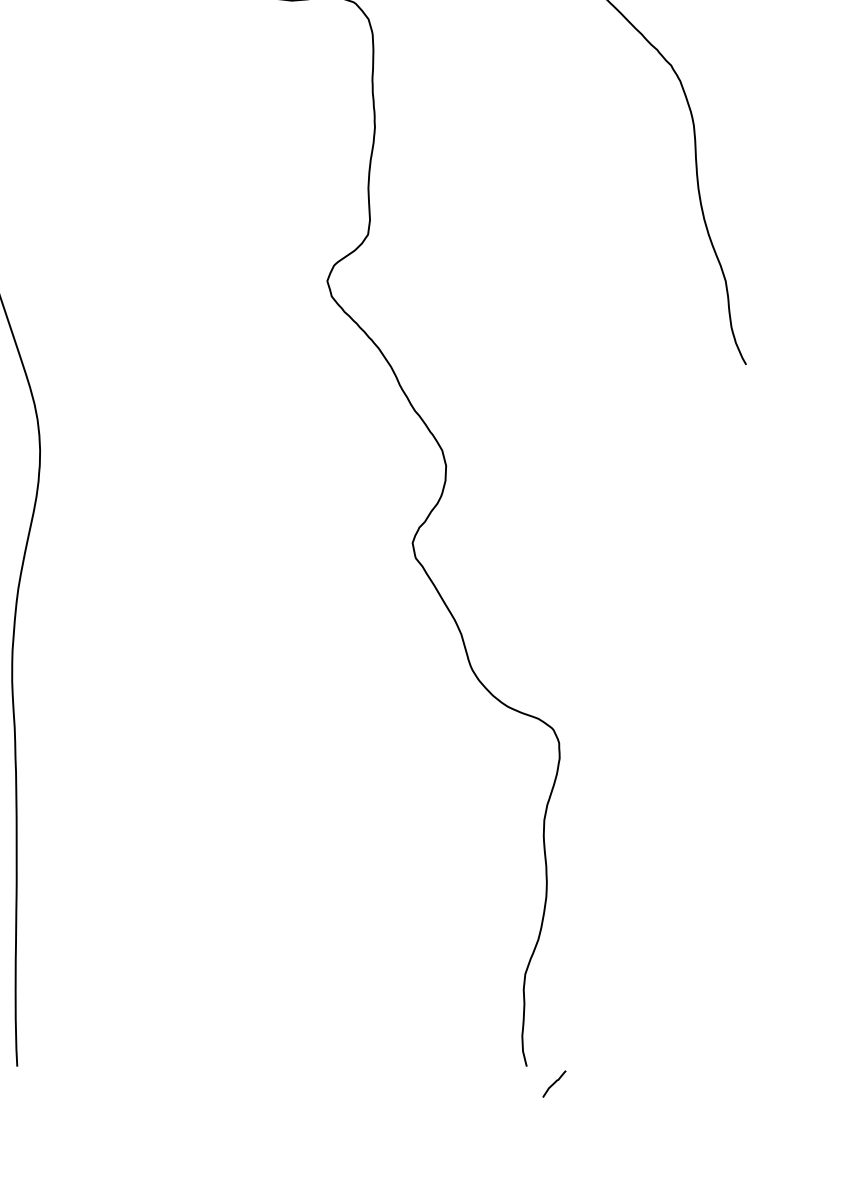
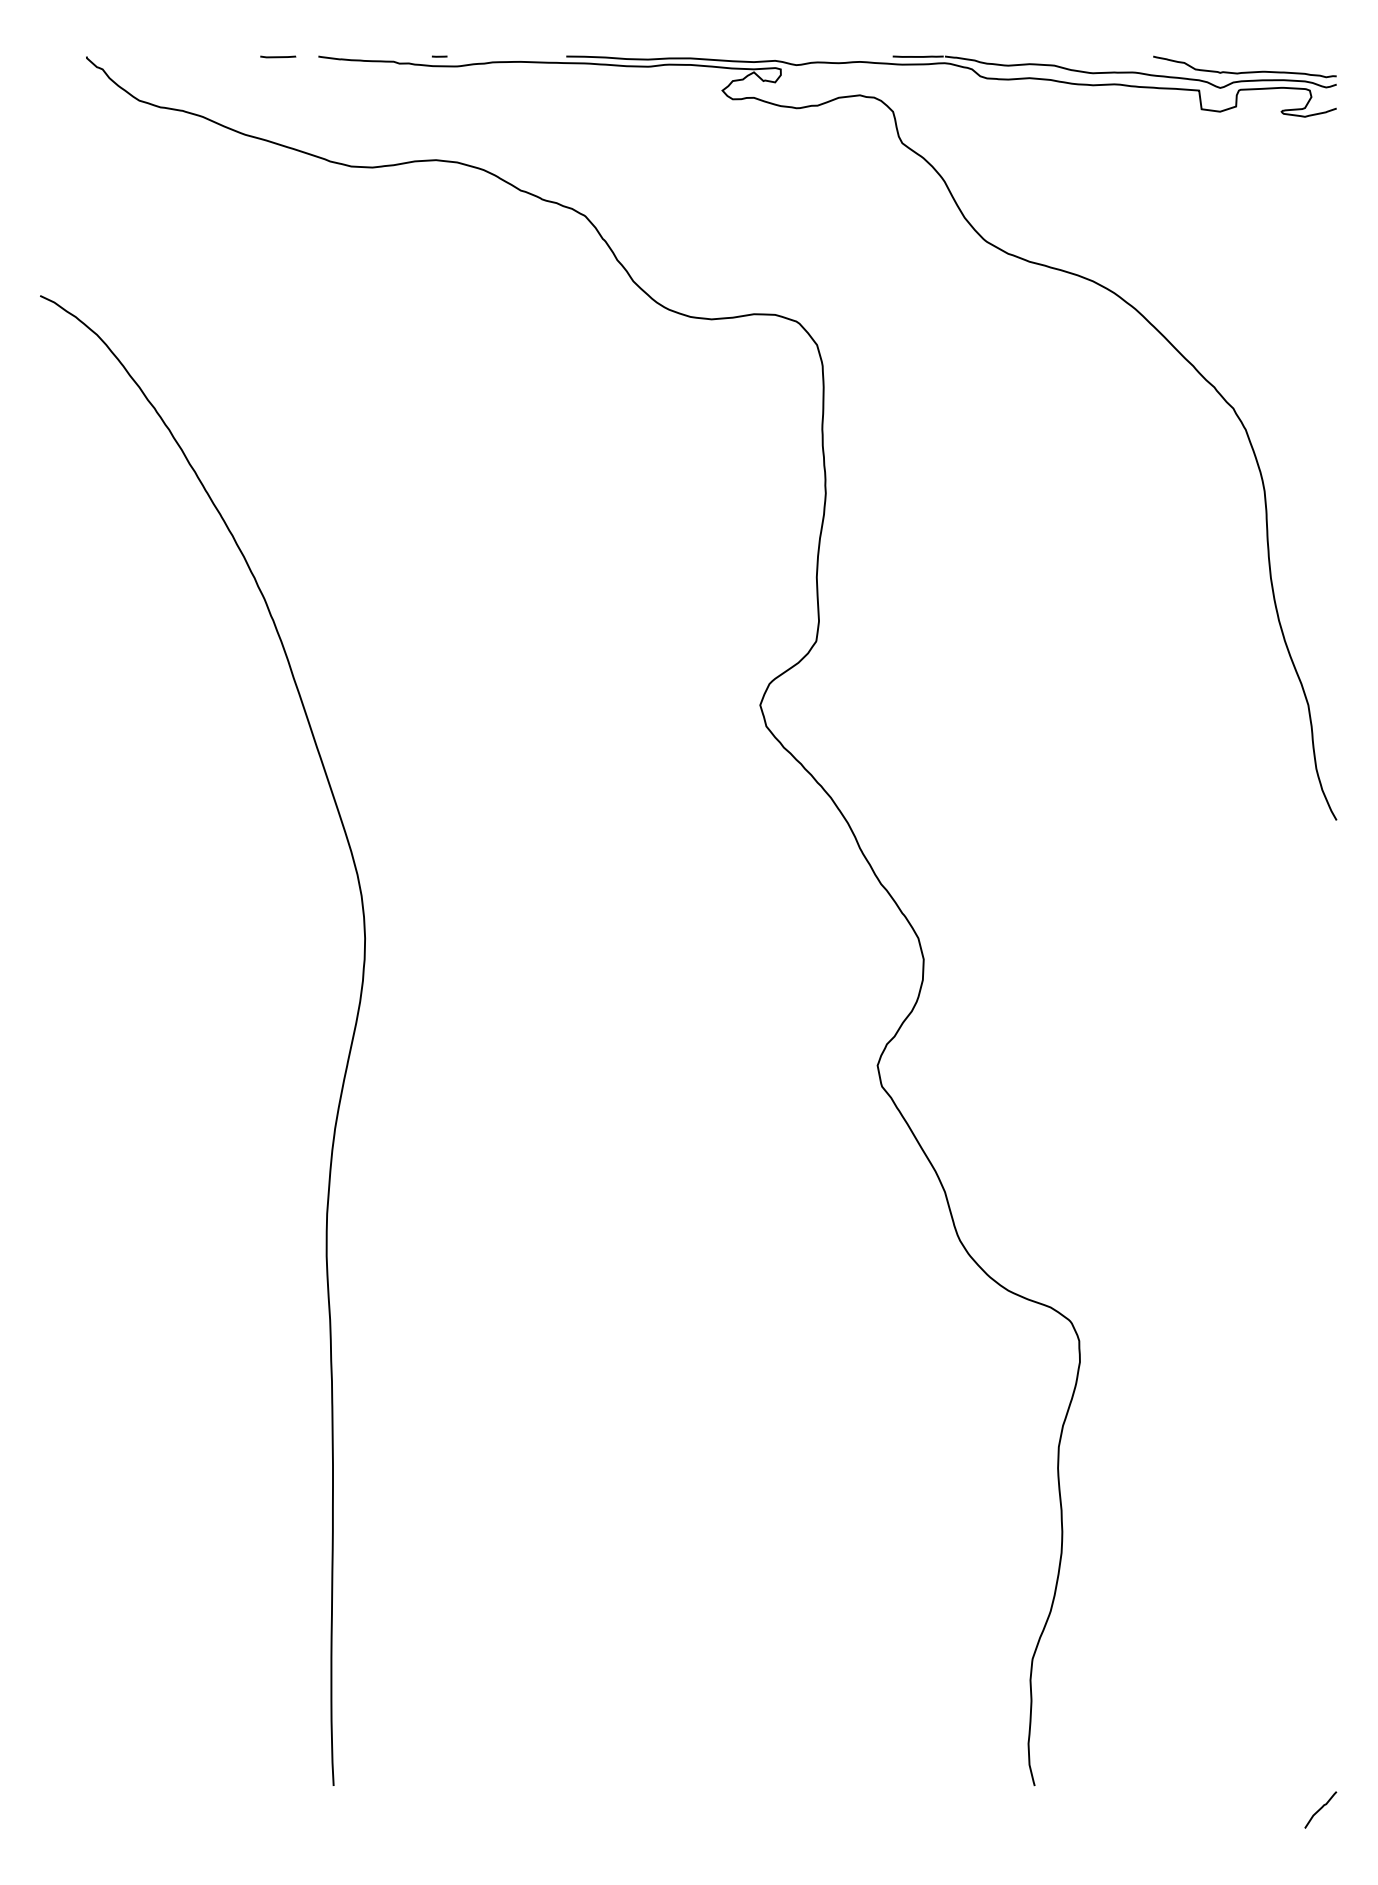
curve: (554, 1083) -> (1320, 1809), moved

